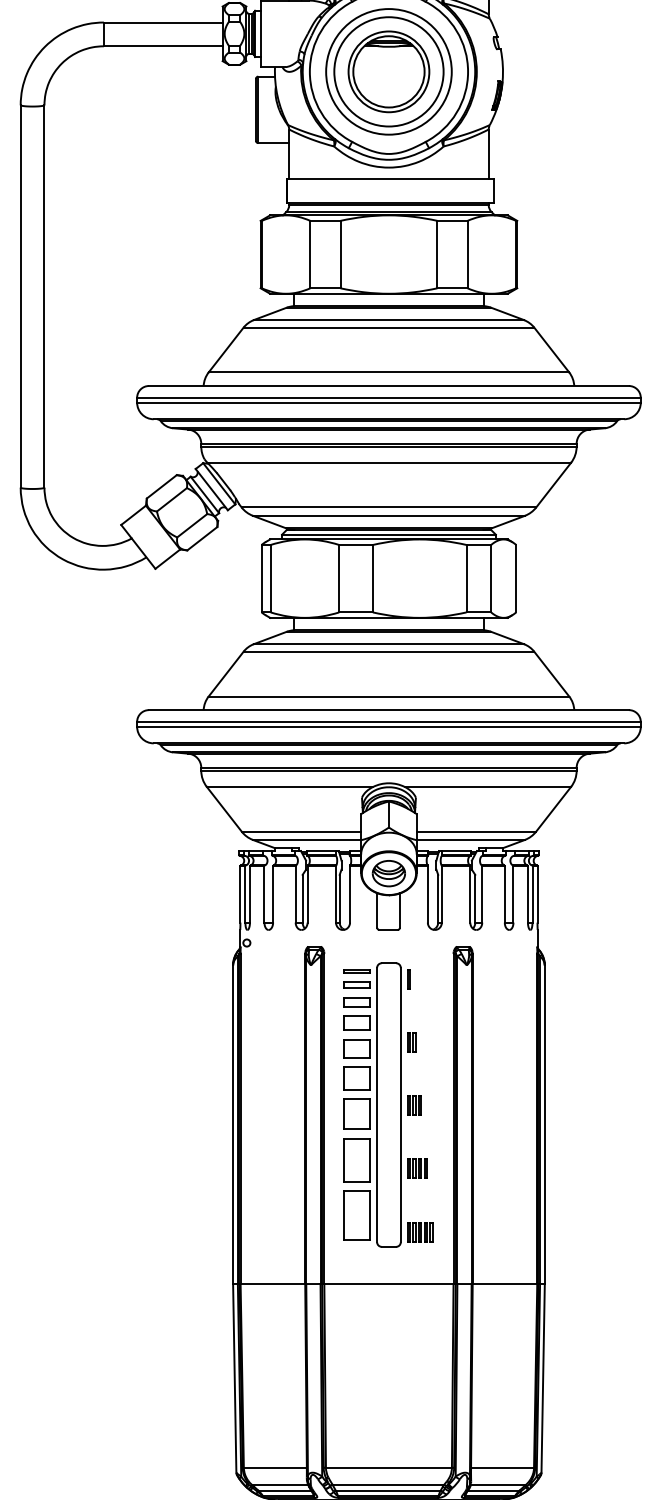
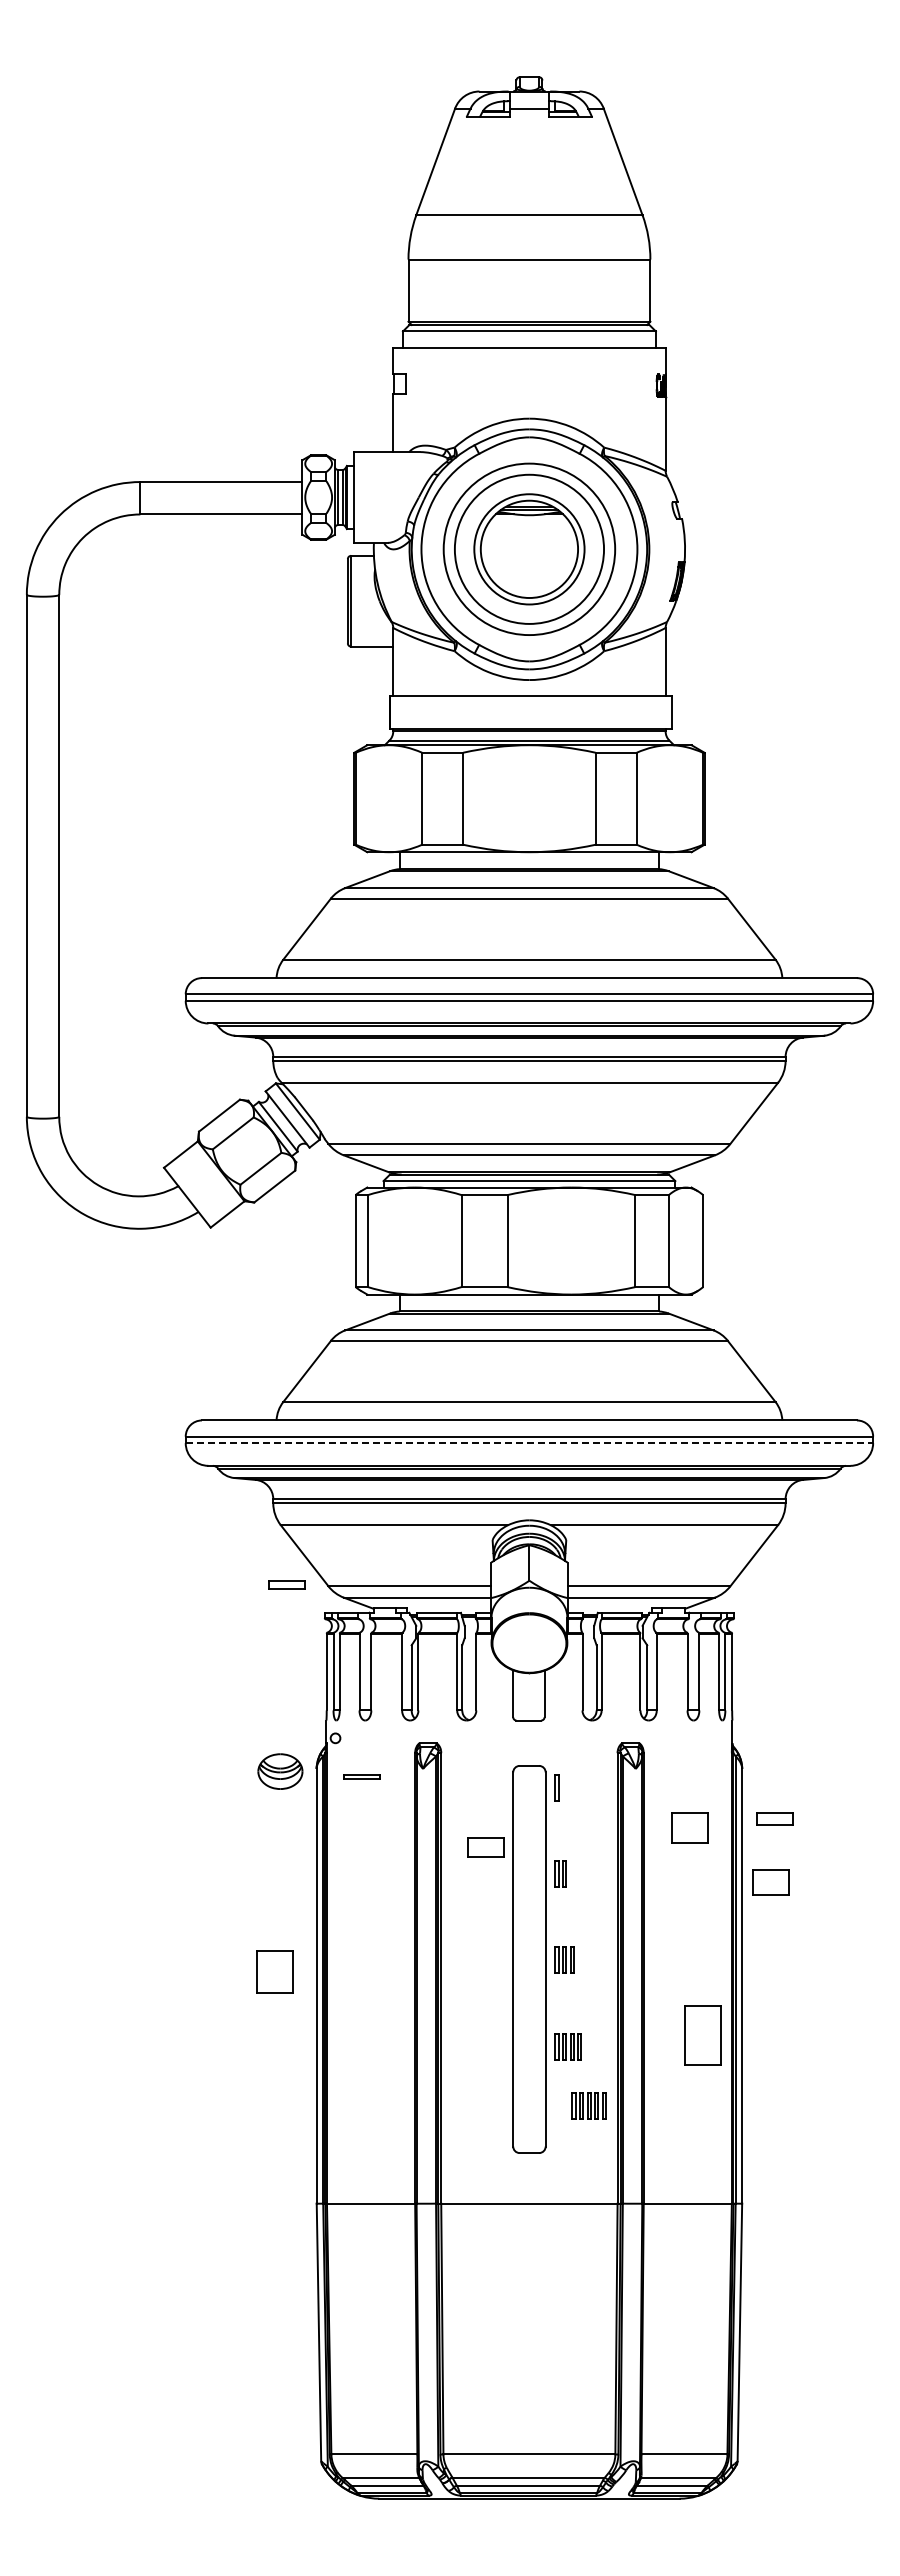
line: (389, 727) -> (529, 1443), solid -> dashed
part: (389, 873) -> (280, 1771), moved
part: (356, 970) -> (361, 1776), moved
part: (356, 984) -> (286, 1584), moved
part: (356, 1001) -> (774, 1818), moved
part: (356, 1048) -> (770, 1882), moved
part: (356, 1077) -> (689, 1827), moved
part: (356, 1113) -> (274, 1971), moved
part: (356, 1160) -> (702, 2035), moved
part: (356, 1215) -> (485, 2110), removed
part: (419, 1231) -> (588, 2105), moved

